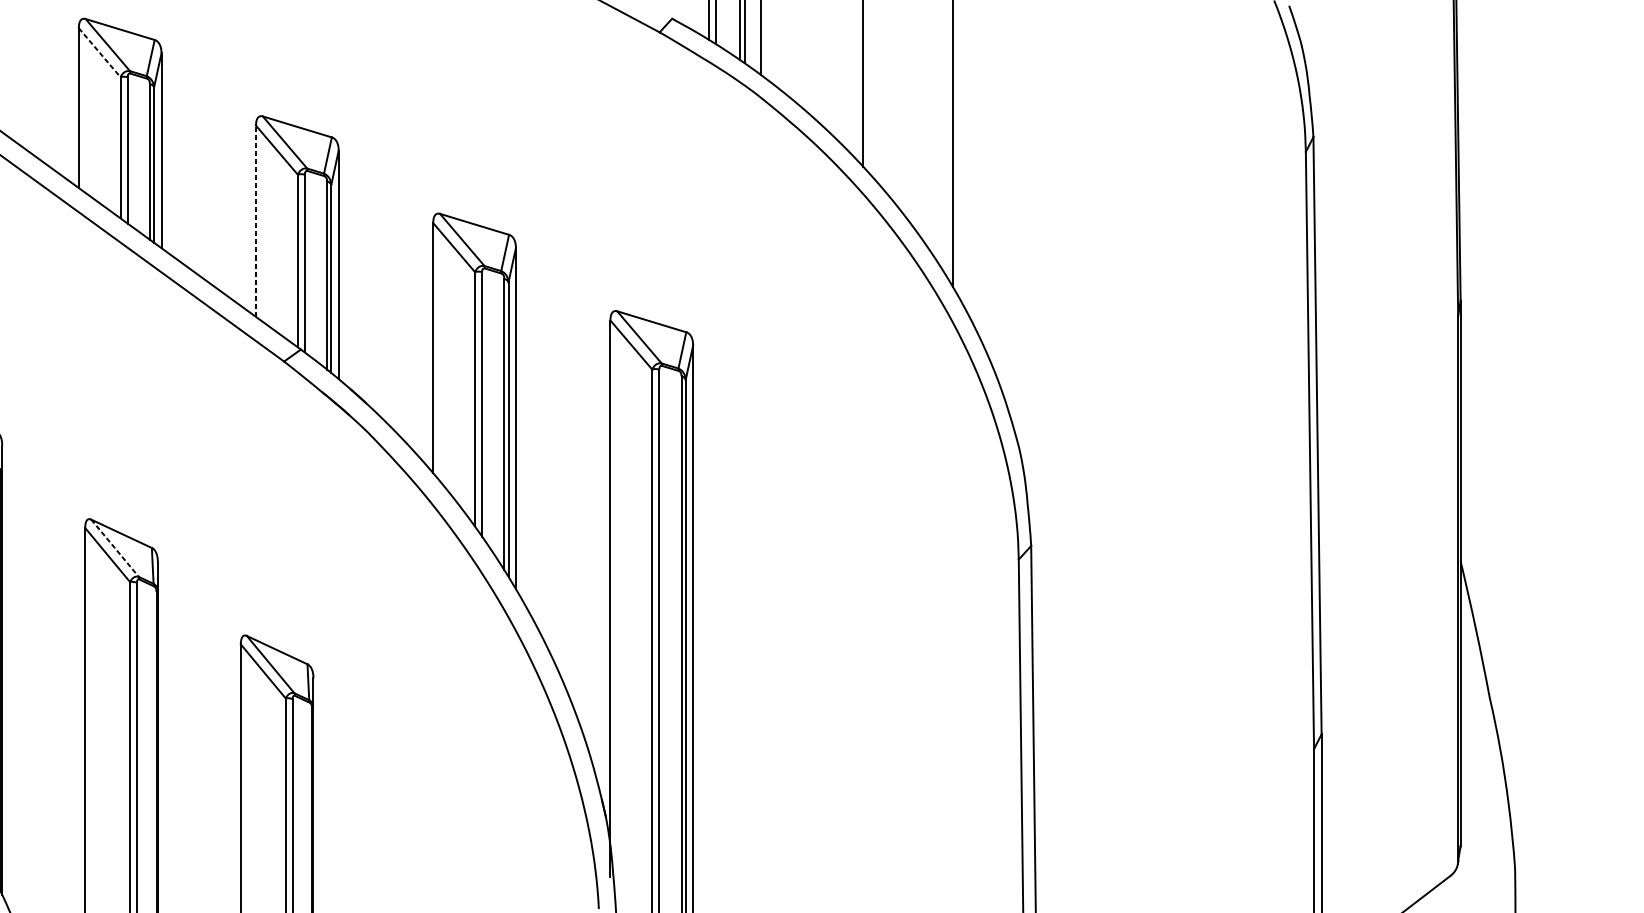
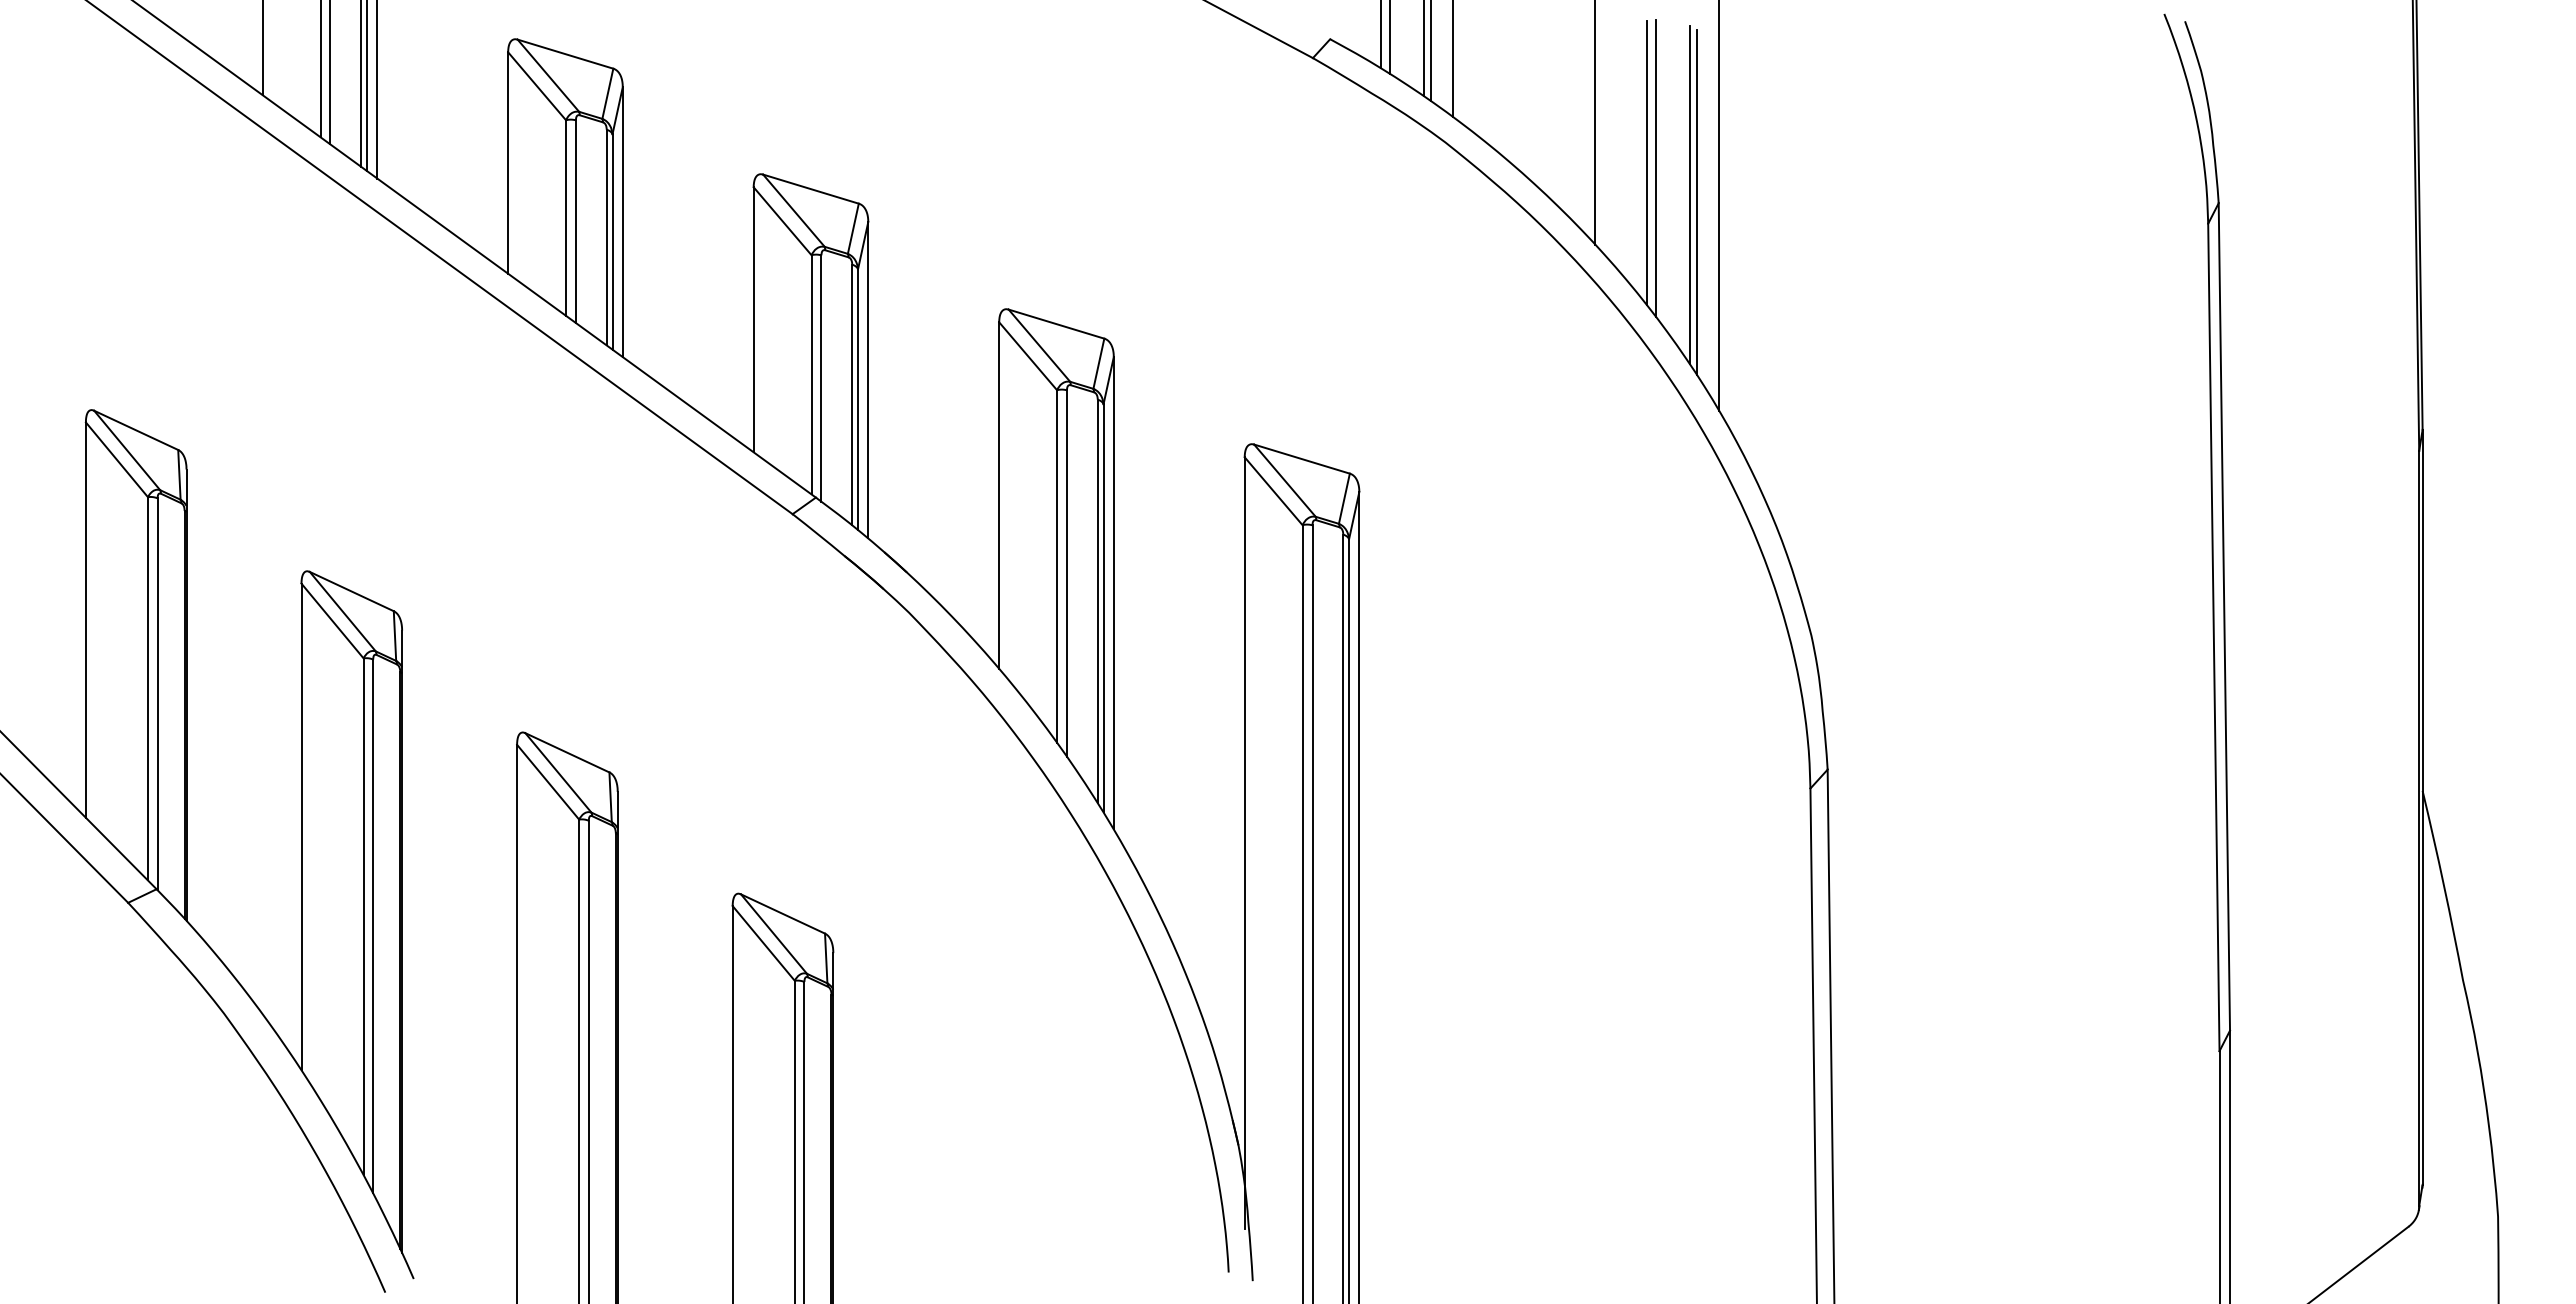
line: (99, 52) -> (537, 86), dashed -> solid
line: (900, 107) -> (1646, 162), added
line: (907, 112) -> (1656, 168), added
line: (931, 130) -> (1689, 194), added
line: (937, 135) -> (1697, 201), added
line: (255, 221) -> (753, 319), dashed -> solid
line: (115, 548) -> (558, 772), dashed -> solid

